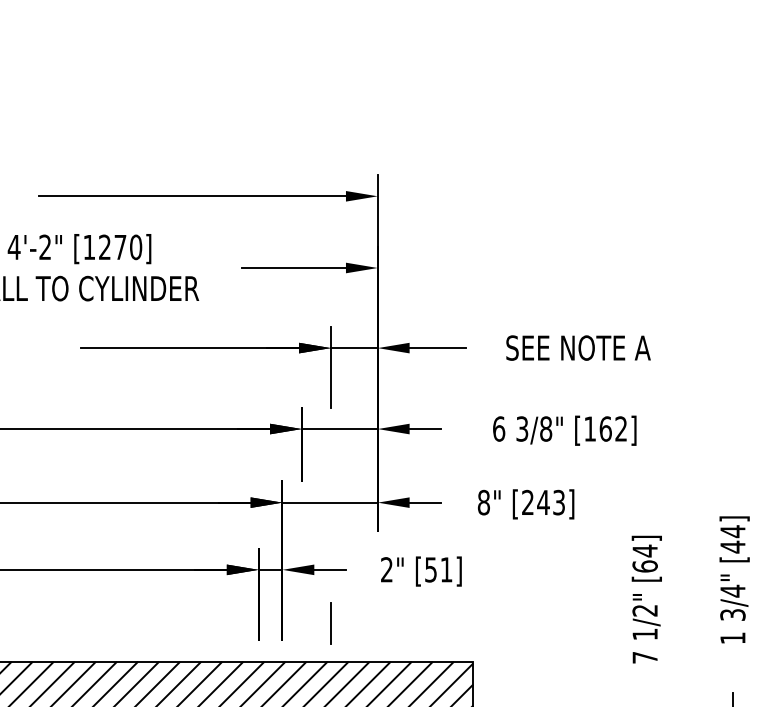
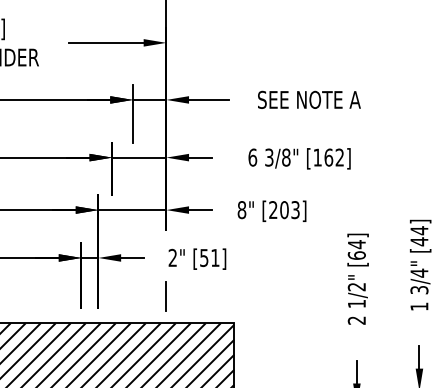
text: (543, 502) -> (284, 209), [243] -> [203]
line: (330, 623) -> (166, 296), moved
text: (644, 657) -> (356, 320), 7 -> 2

